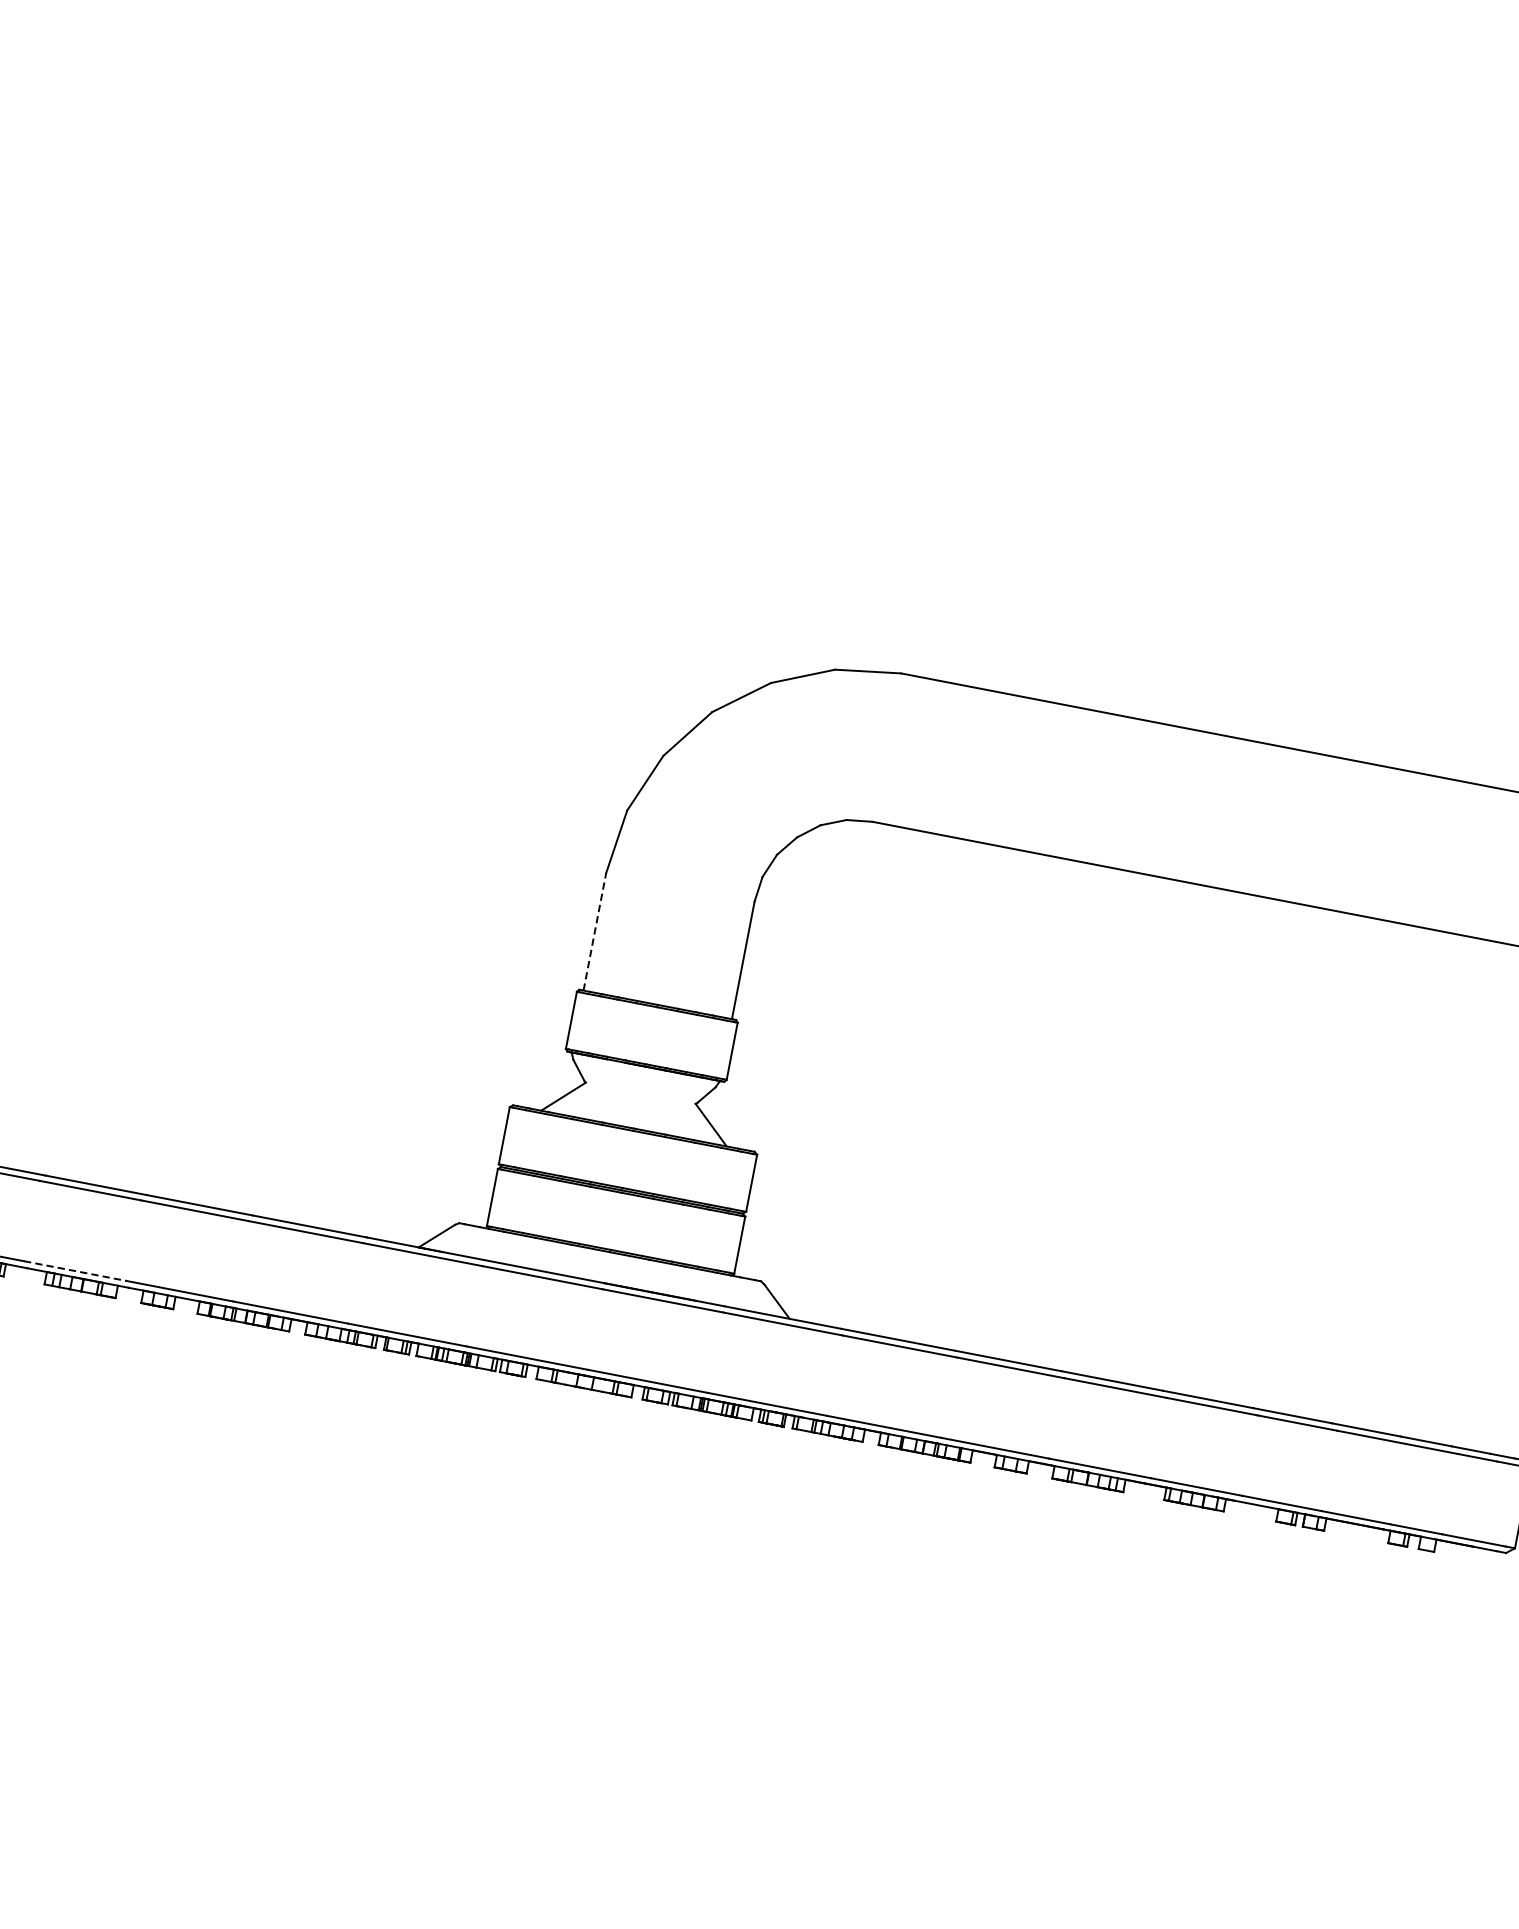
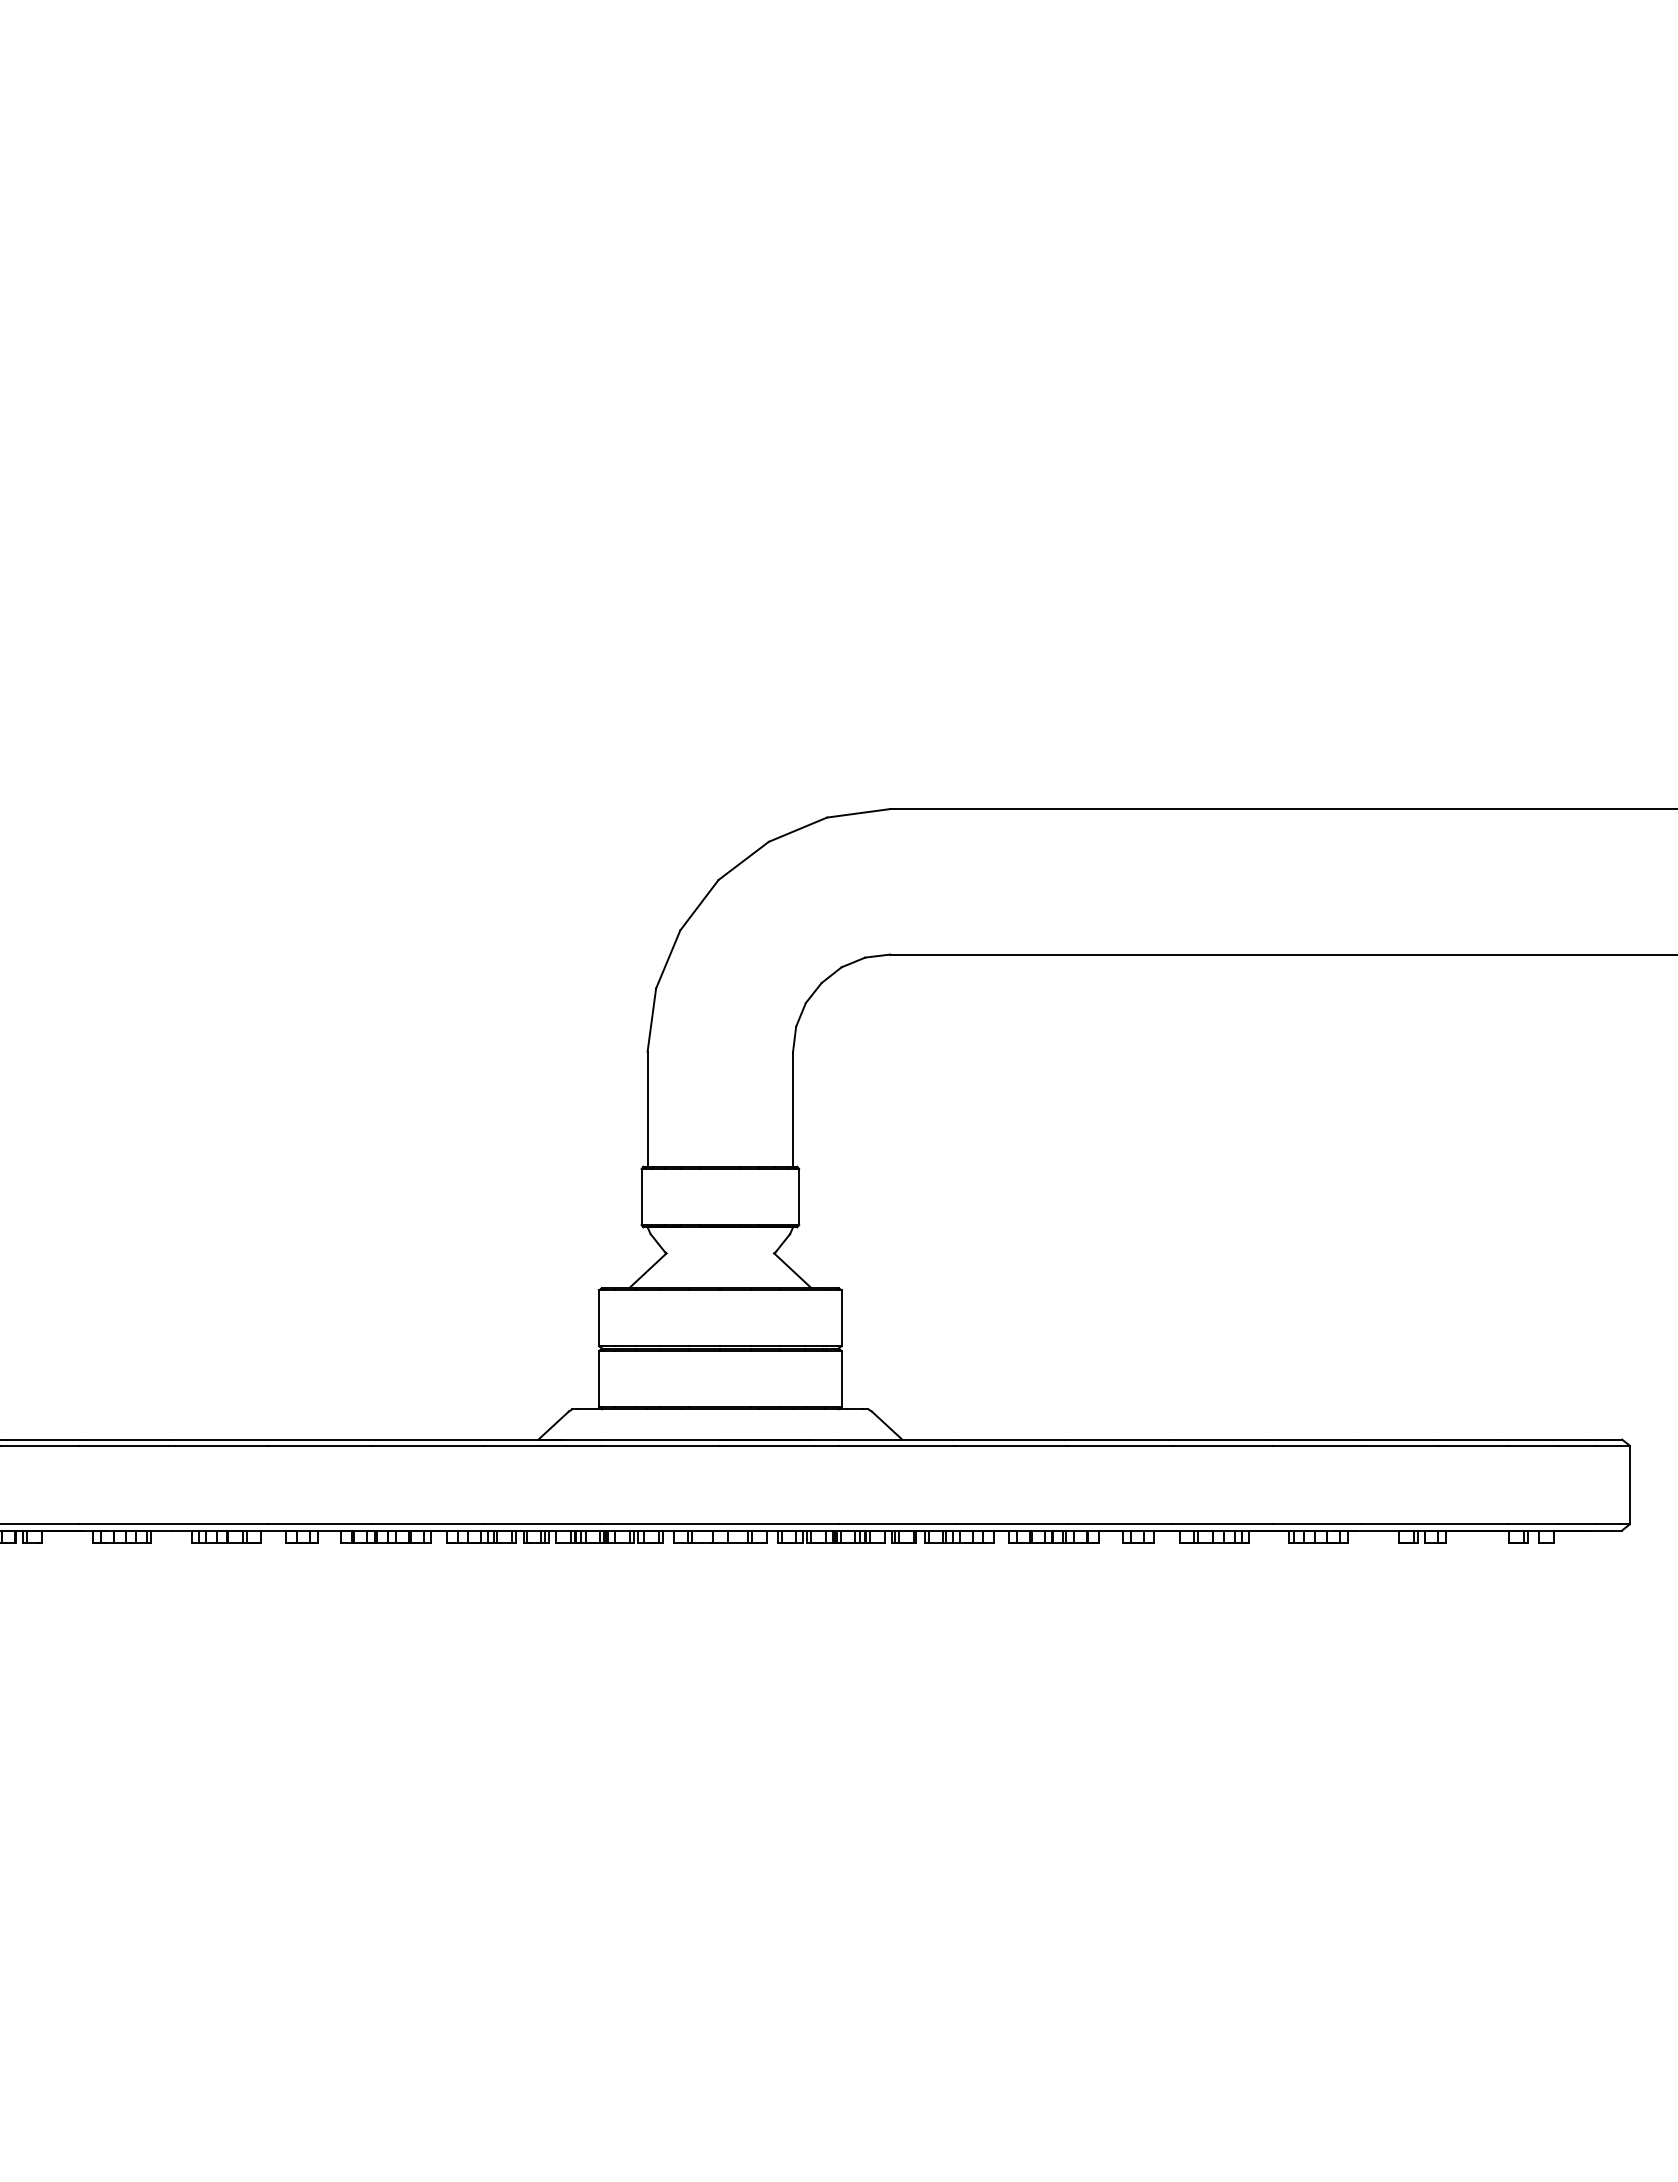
line: (594, 932) -> (647, 1109), dashed -> solid
line: (75, 1271) -> (218, 1524), dashed -> solid

